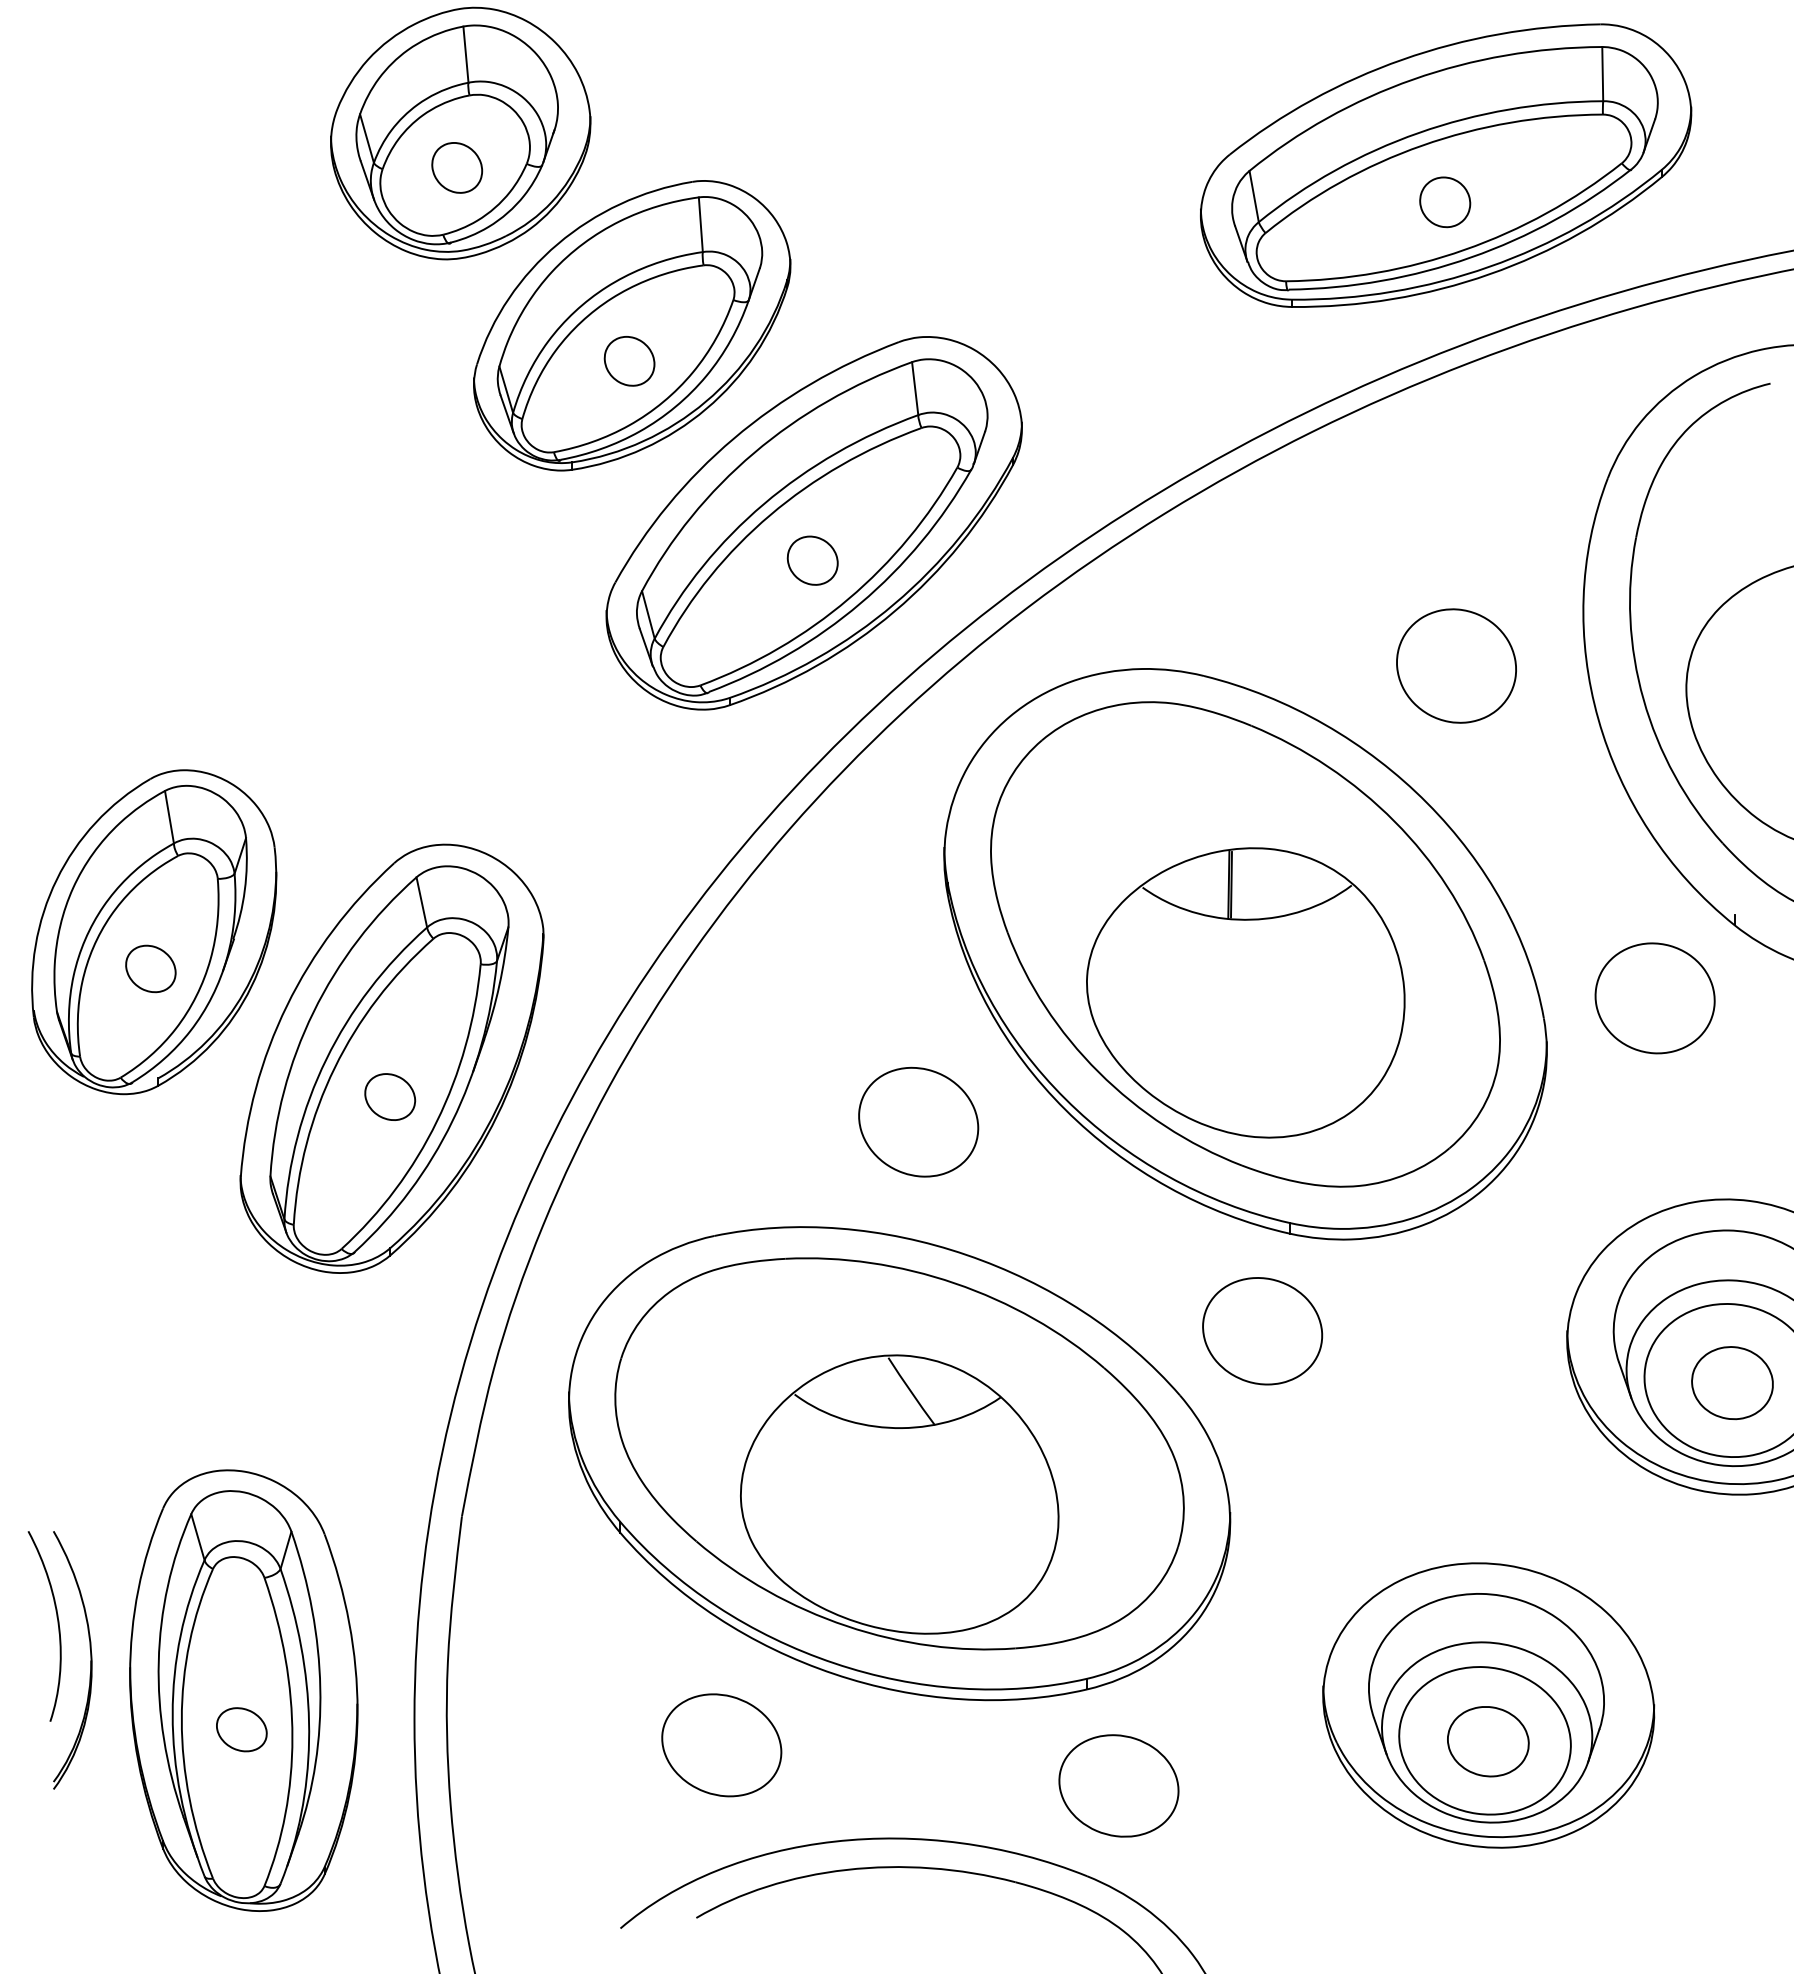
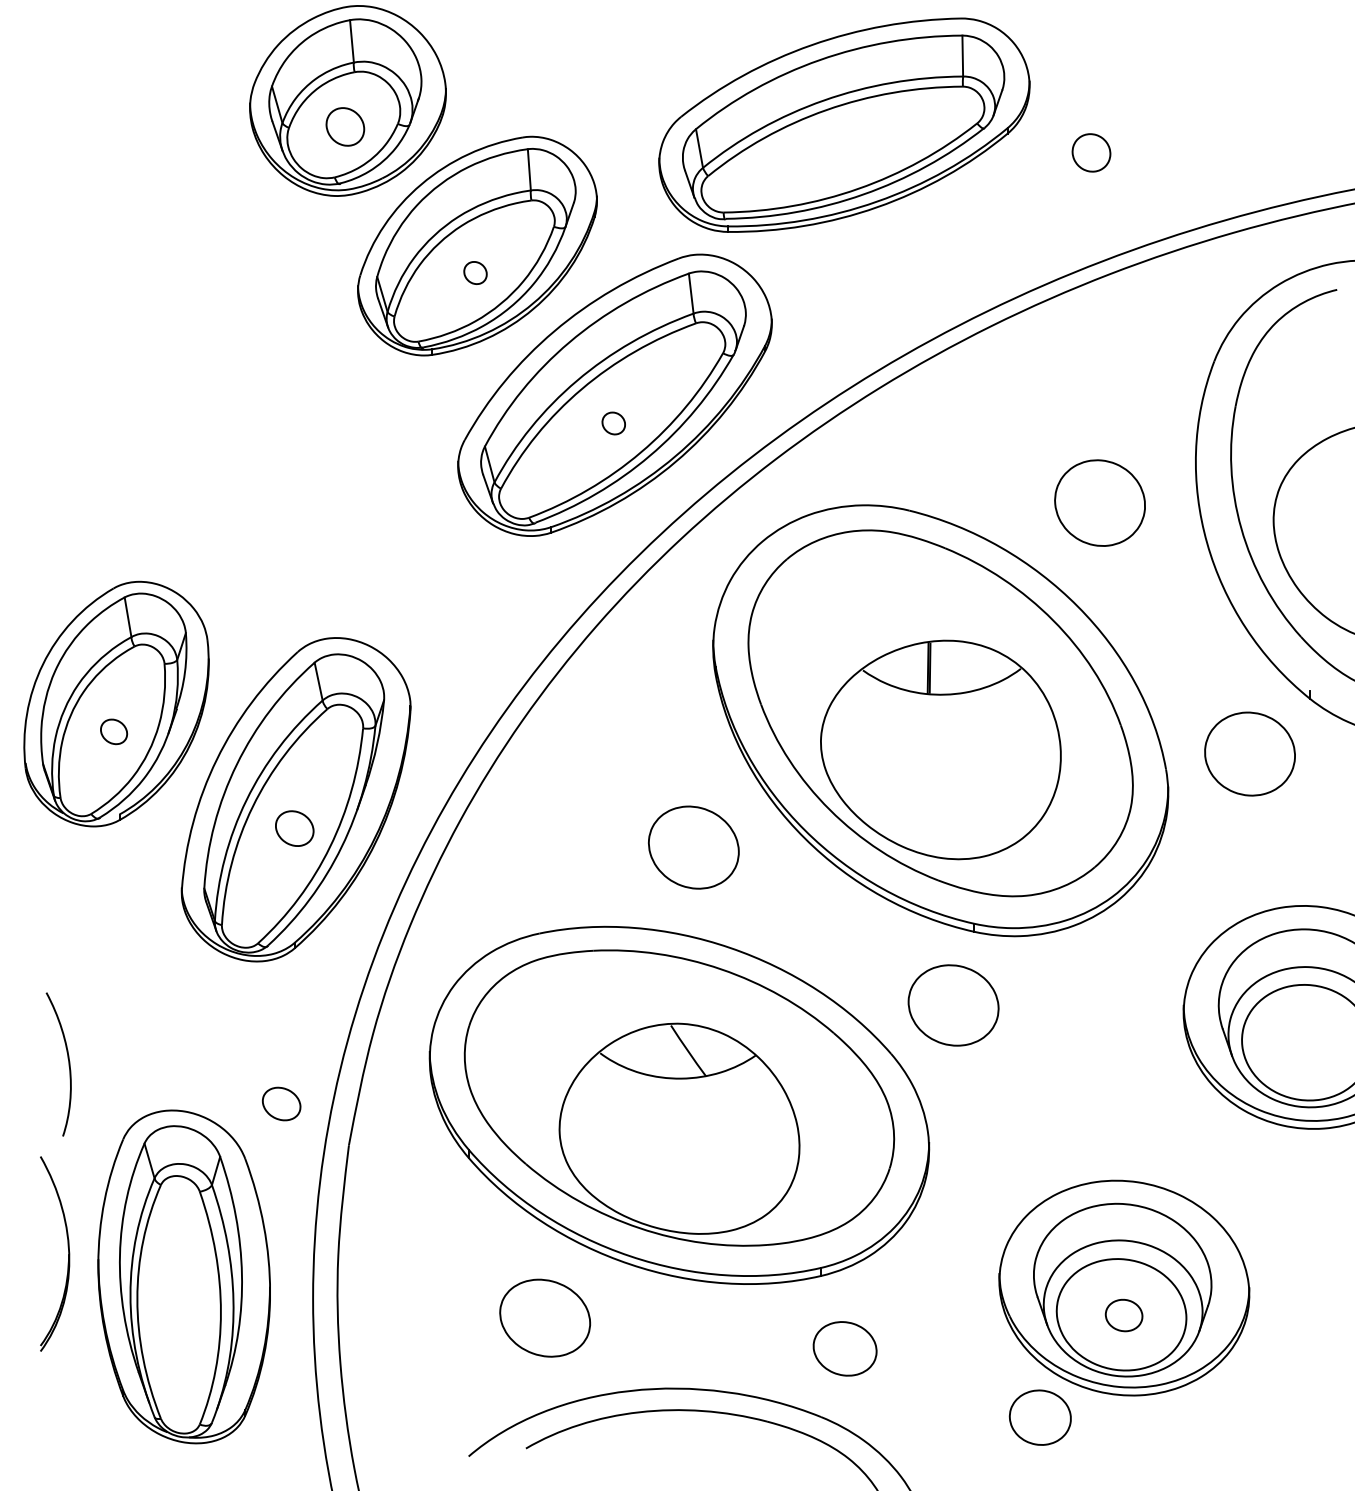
part: (1446, 165) -> (844, 125), moved
part: (629, 361) -> (475, 273), size x0.6
part: (812, 560) -> (613, 423), size x0.6
part: (150, 968) -> (113, 731), size x0.7
part: (1732, 1383) -> (1040, 1418), moved
curve: (57, 1624) -> (68, 1063), moved
part: (241, 1729) -> (281, 1103), moved
part: (1488, 1741) -> (1124, 1315), size x0.6
part: (1118, 1785) -> (844, 1348), size x0.7

